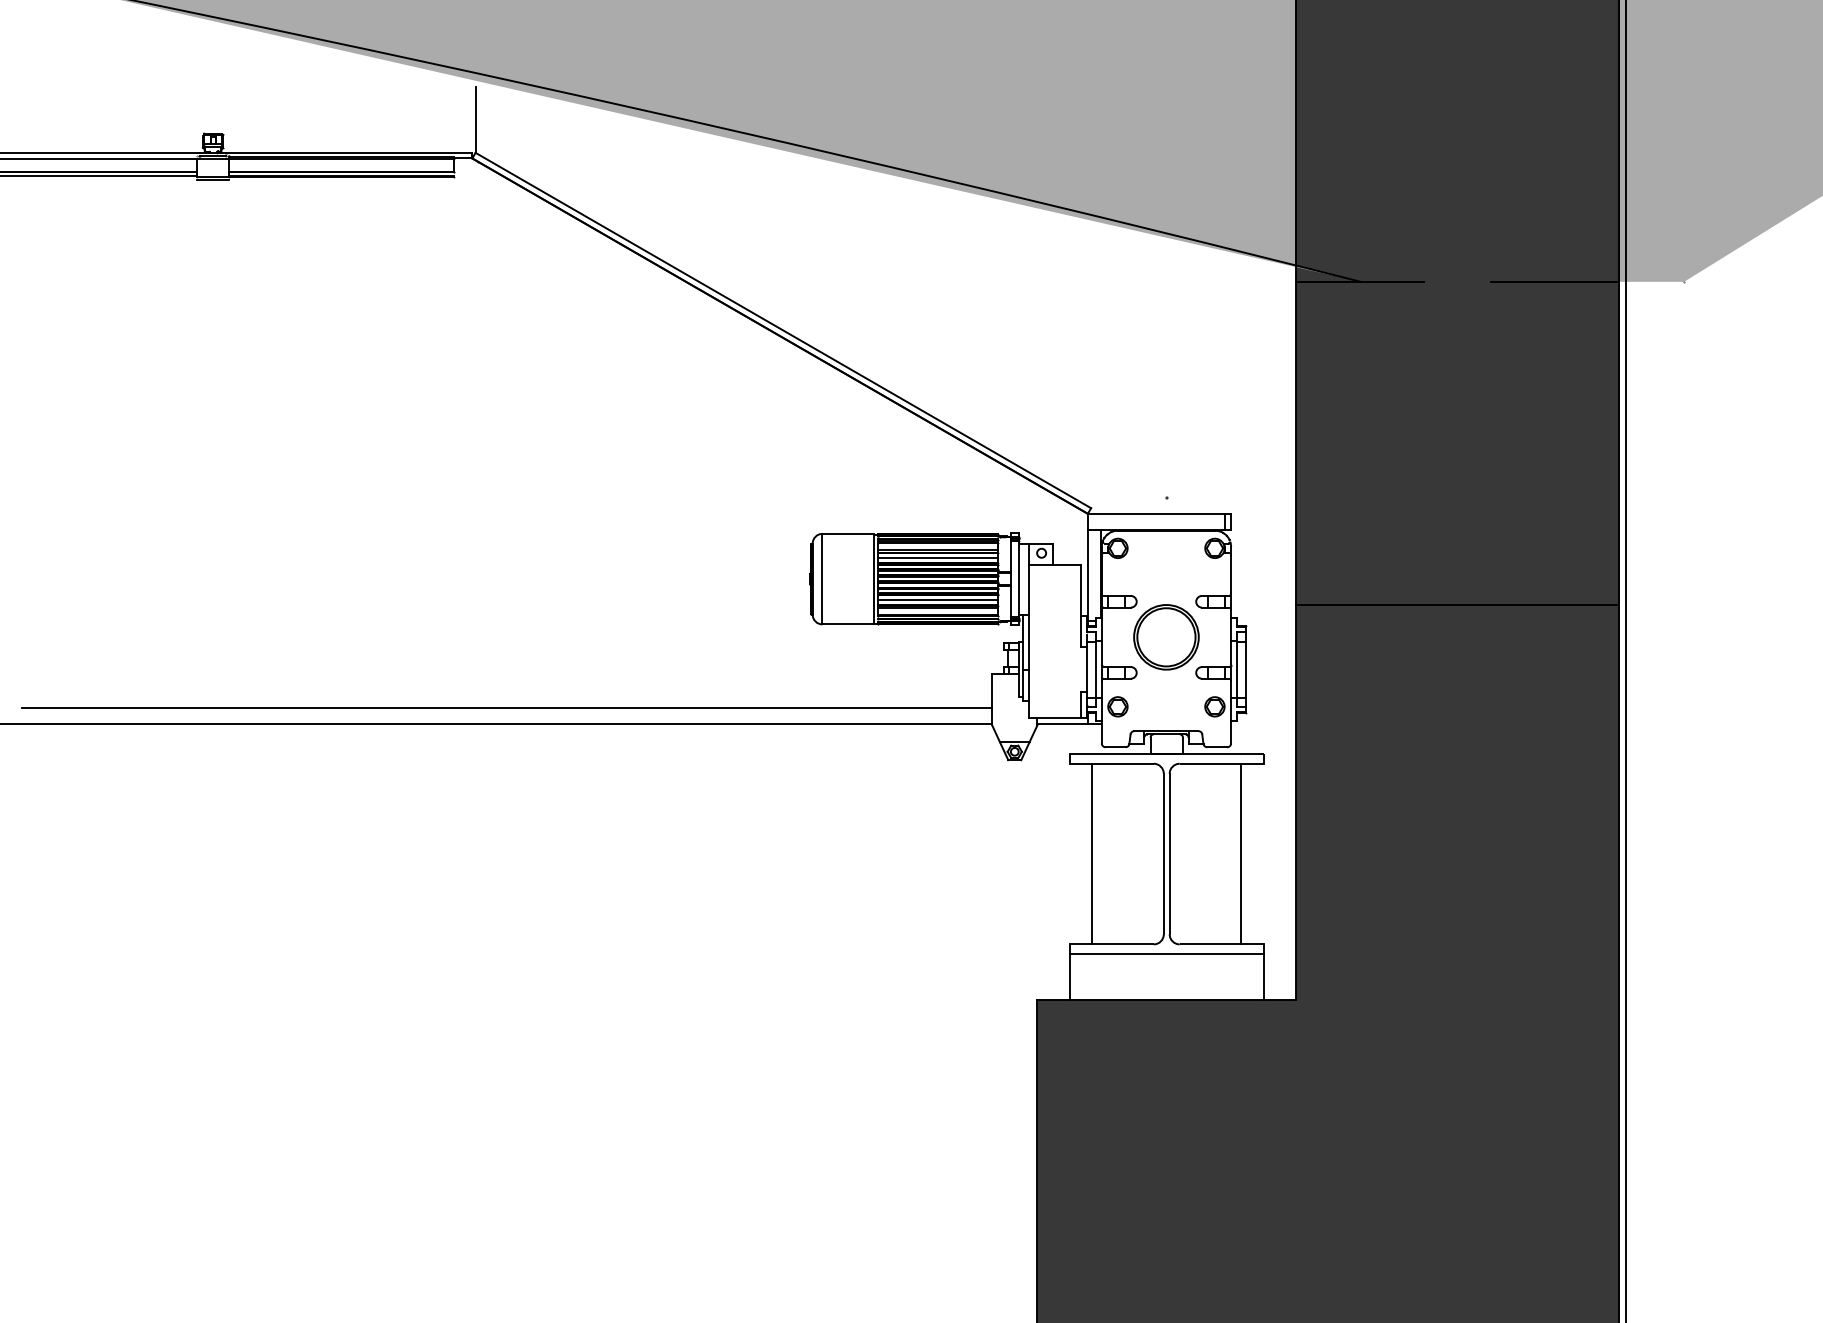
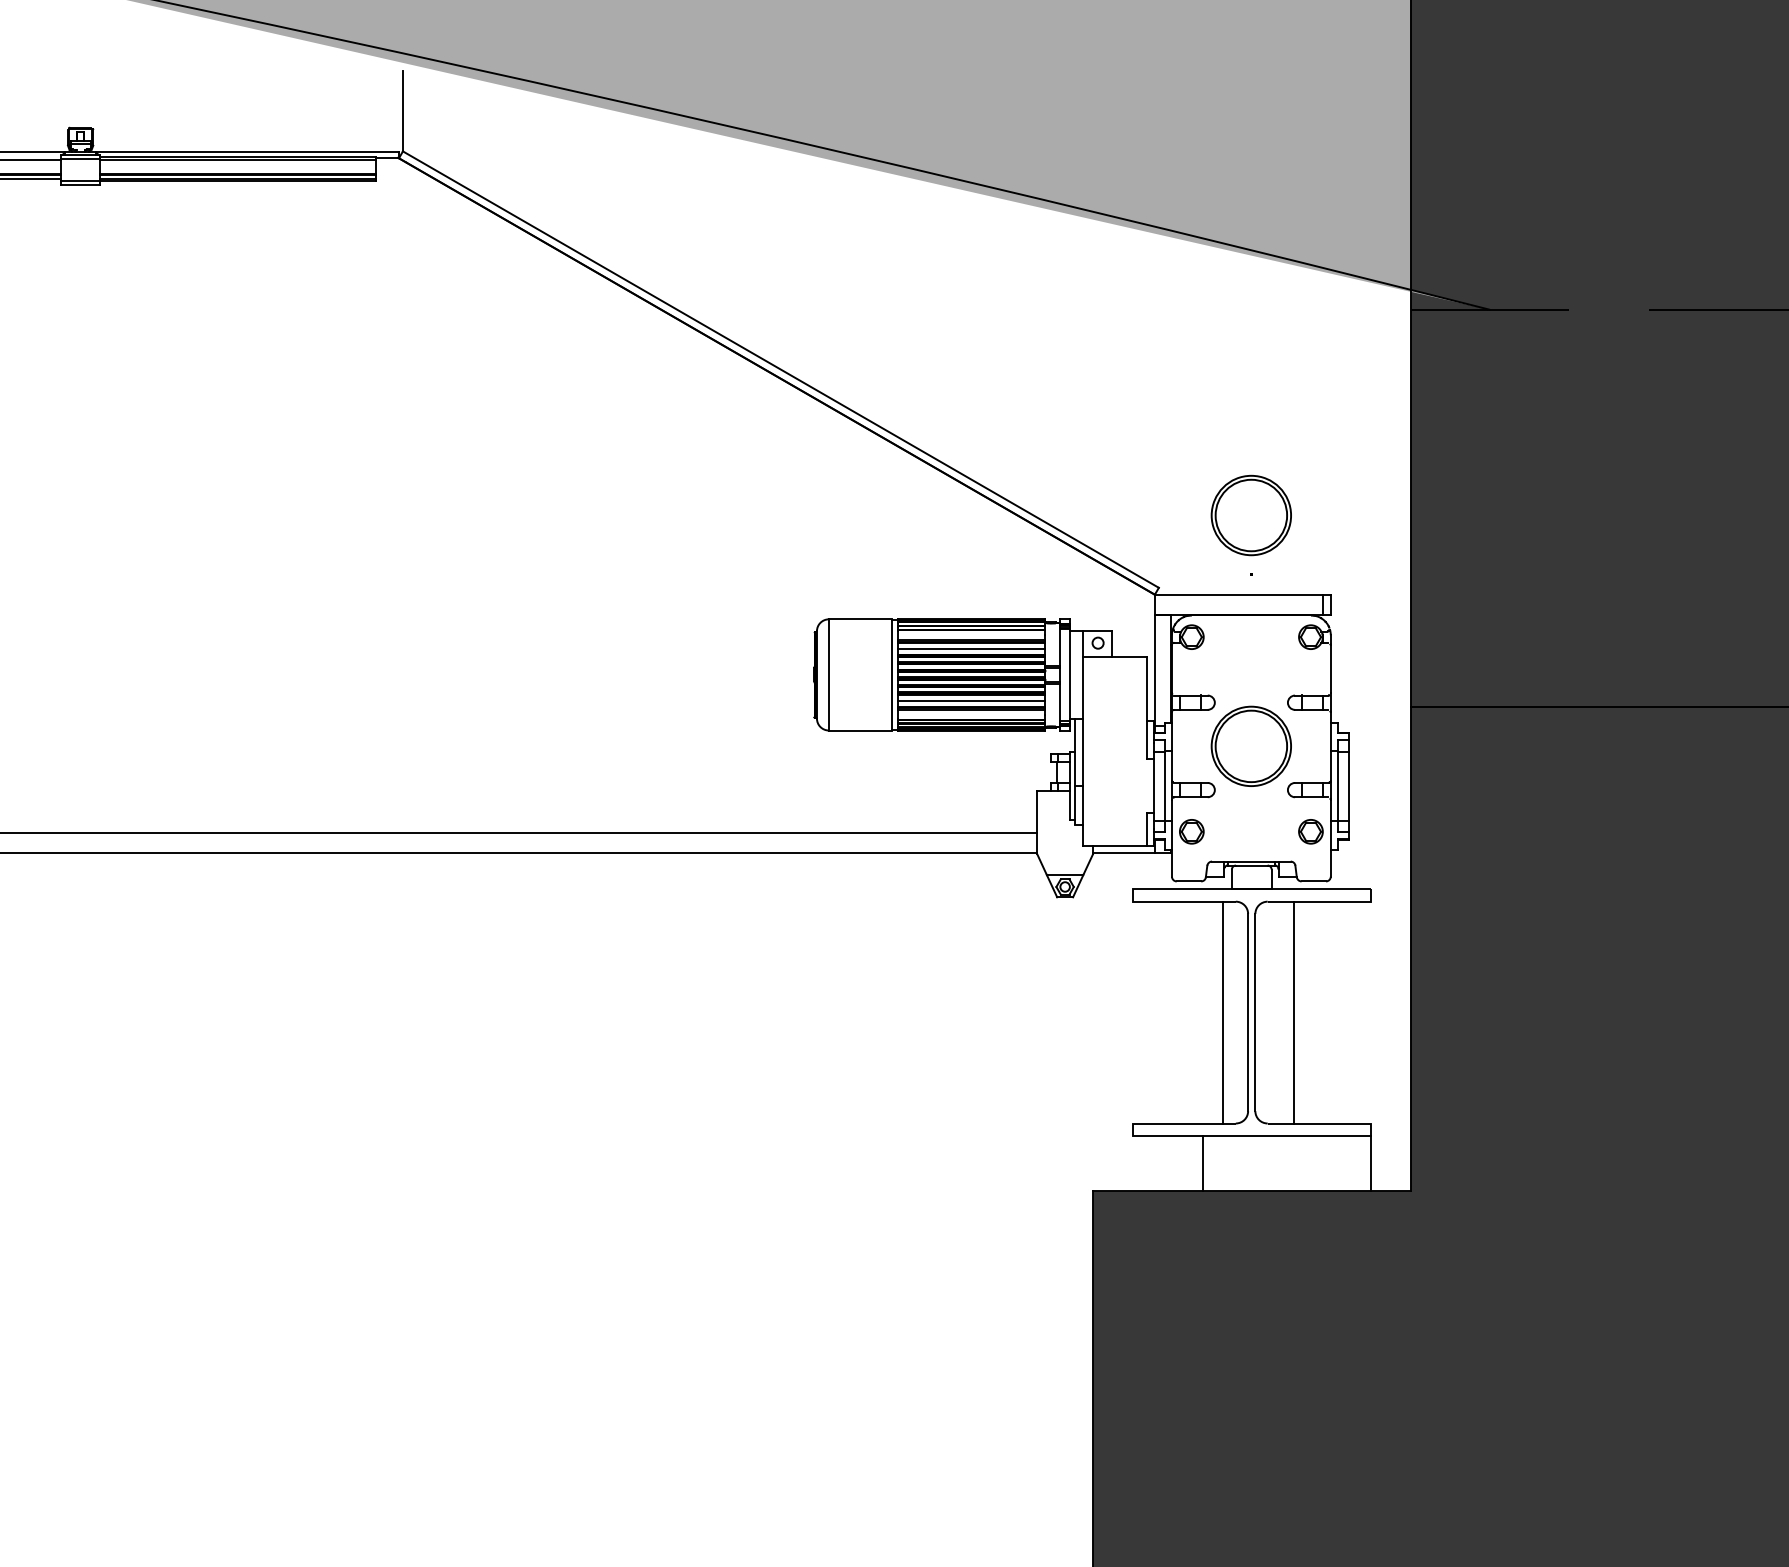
part: (1166, 449) -> (1251, 515), added
line: (1092, 853) -> (1223, 1011), moved
line: (1241, 853) -> (1294, 1011), moved
line: (1069, 976) -> (1202, 1162), moved

